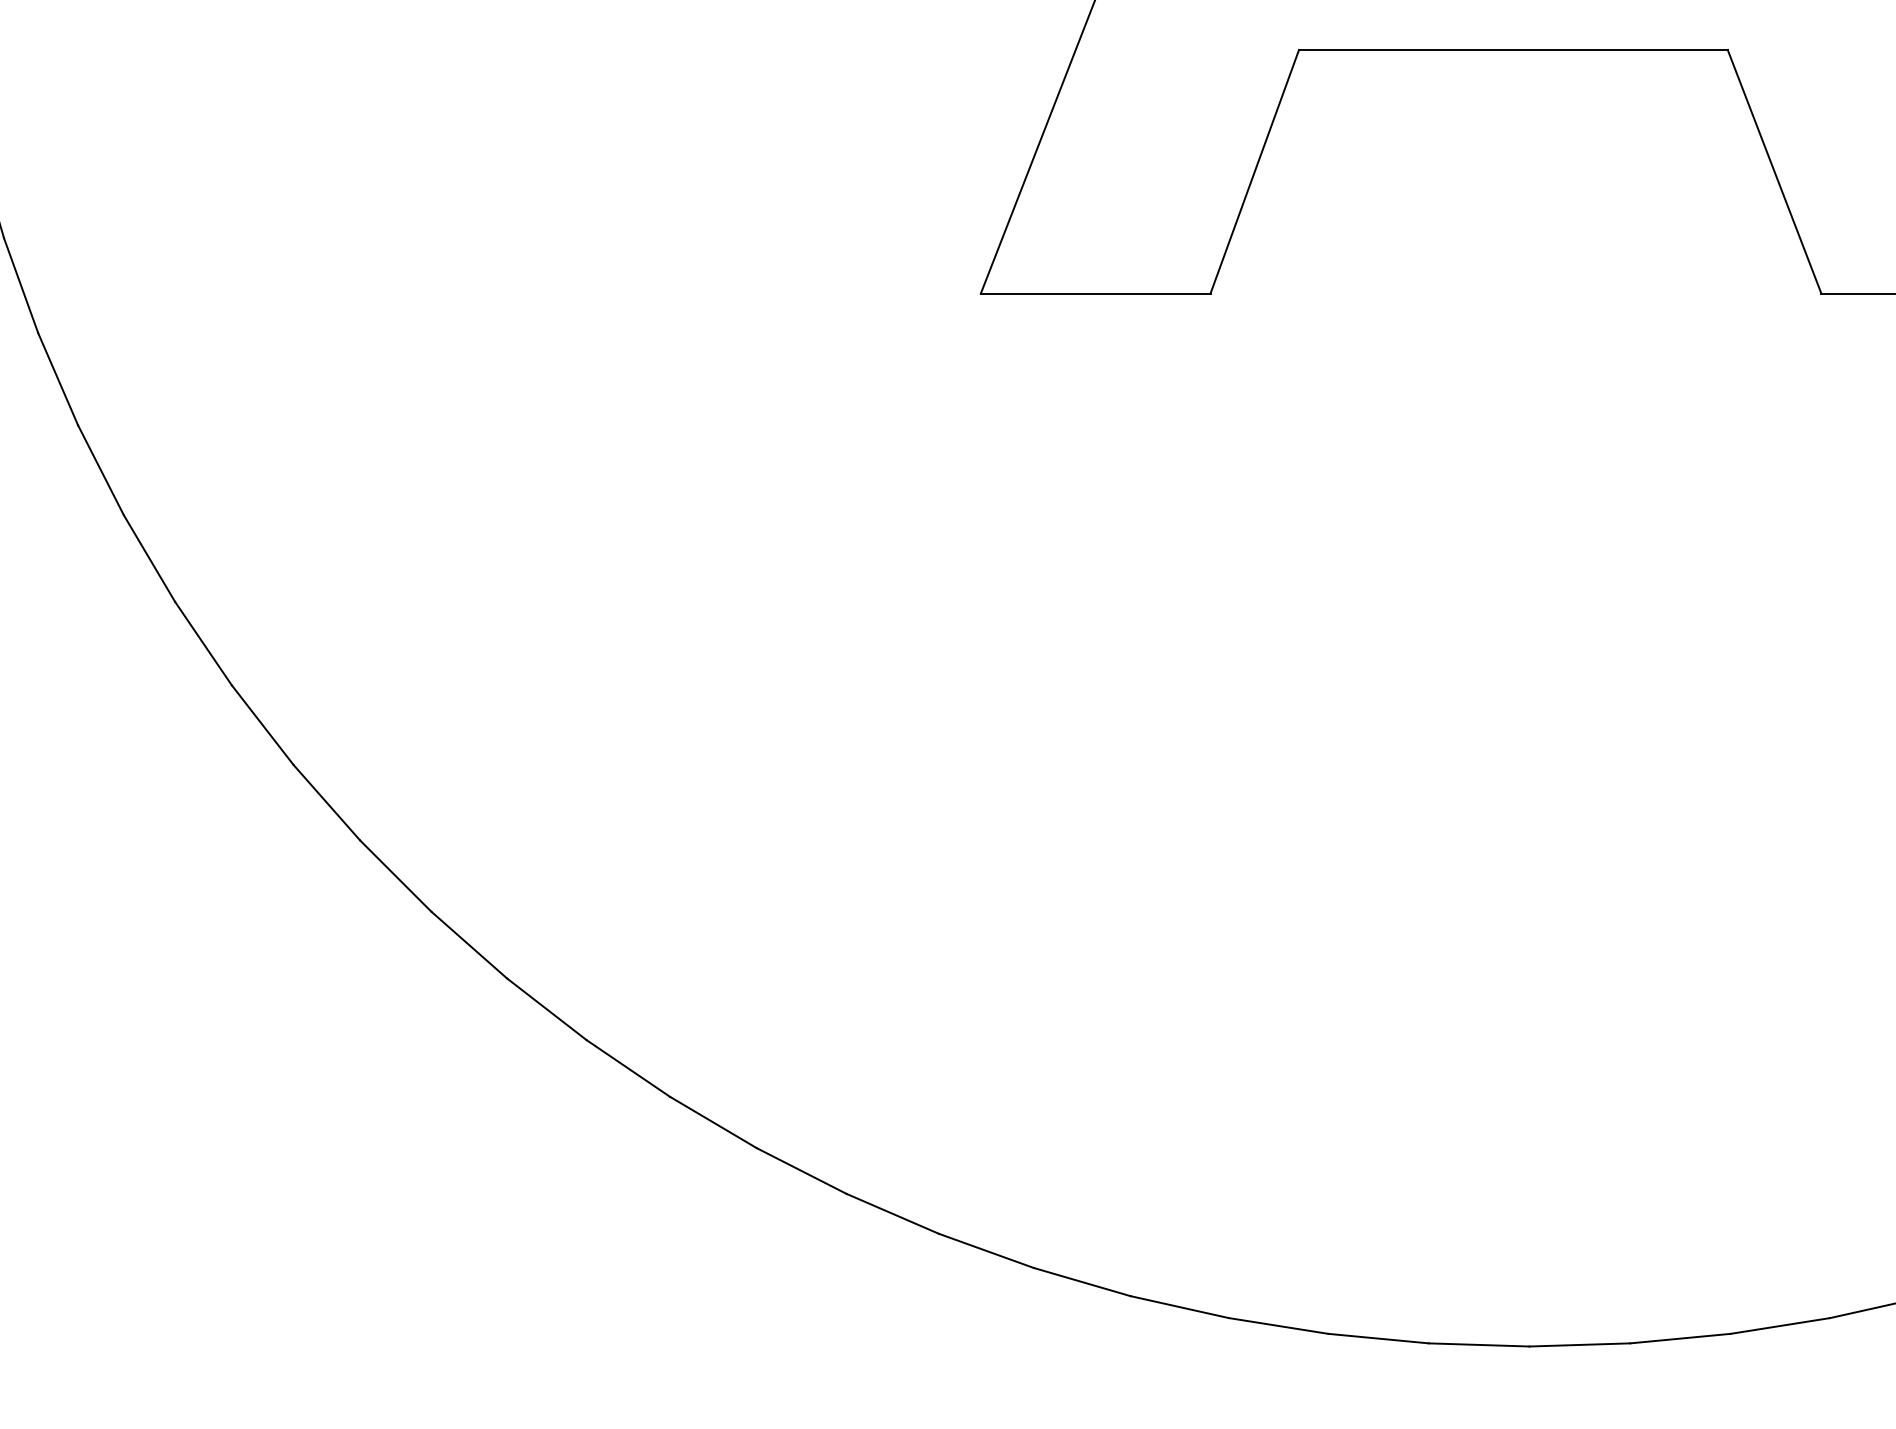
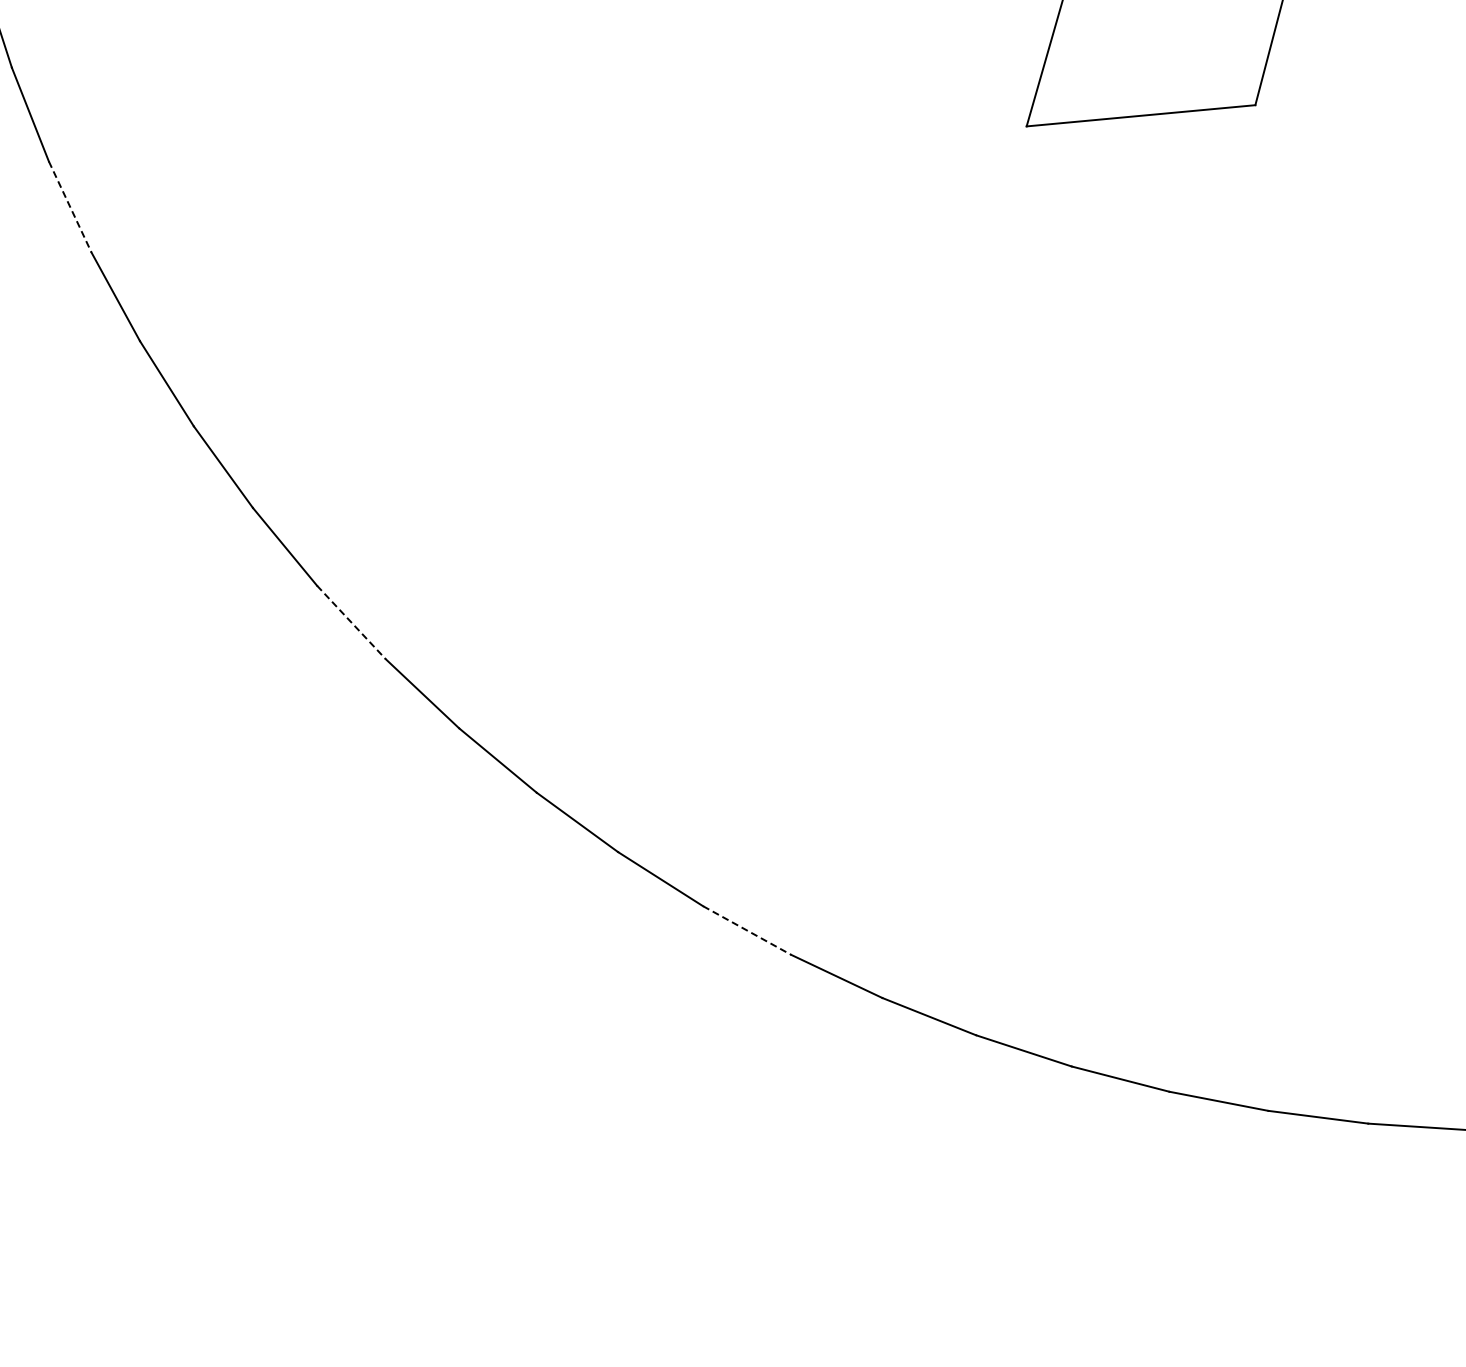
line: (21, 286) -> (70, 207), solid -> dashed
line: (263, 725) -> (352, 622), solid -> dashed
line: (628, 1068) -> (747, 930), solid -> dashed

